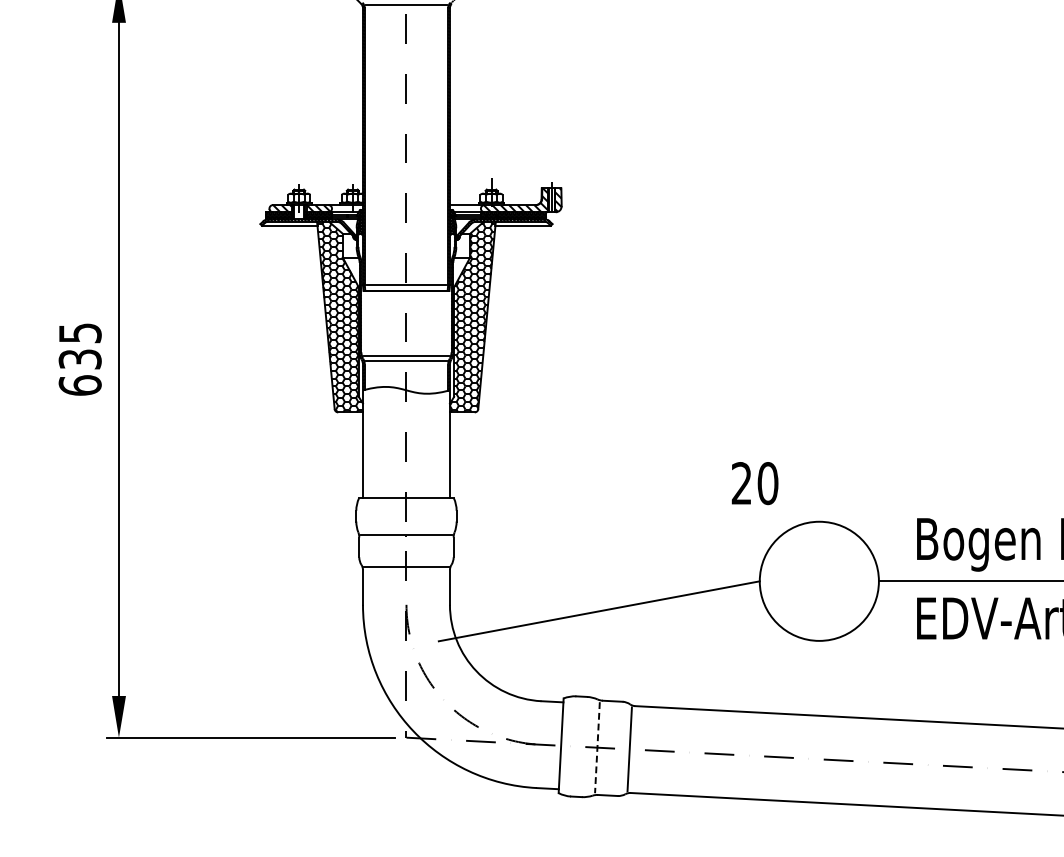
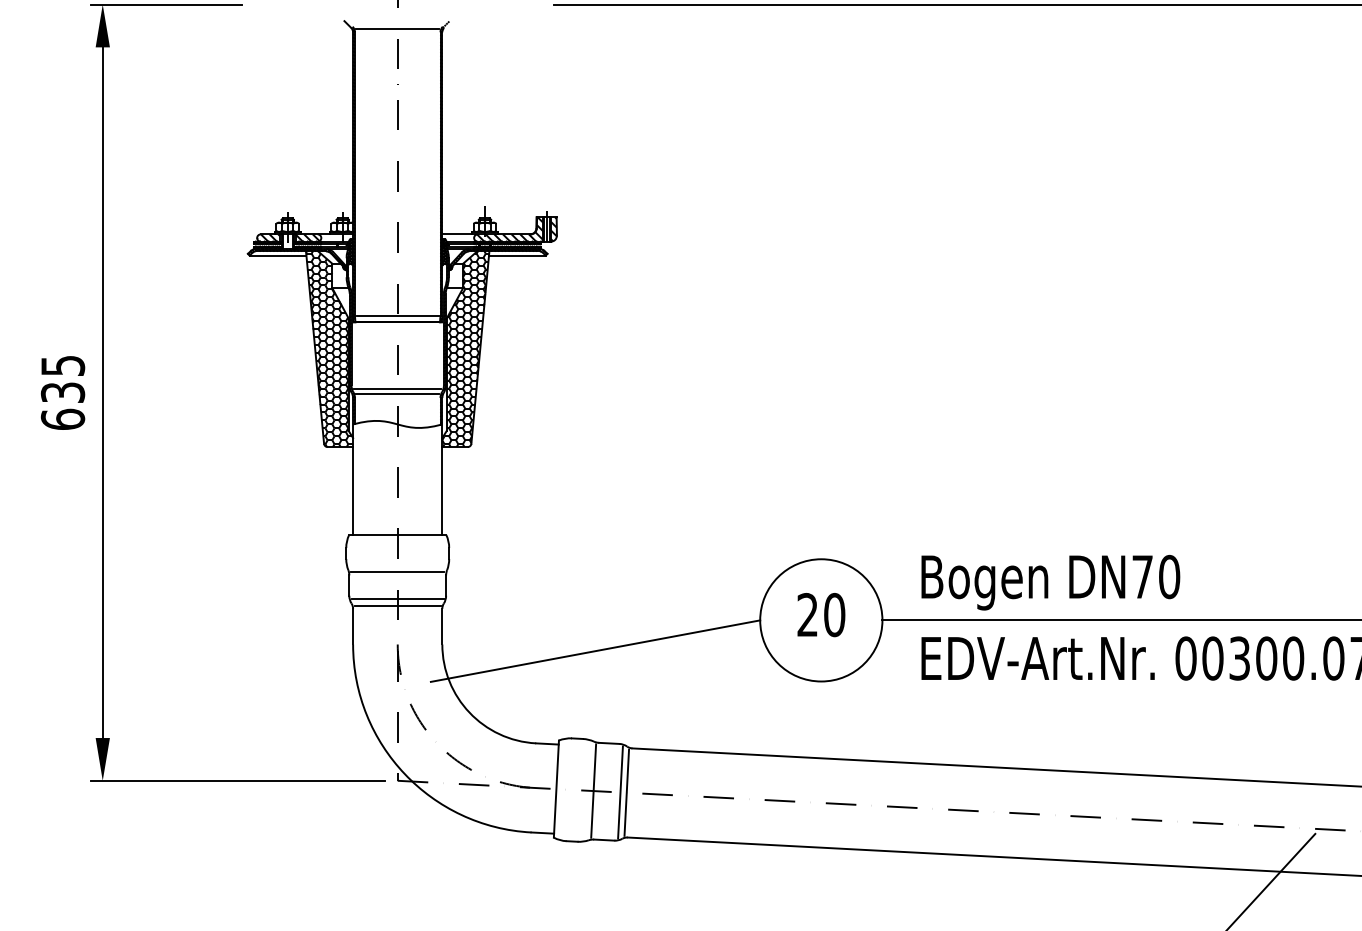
text: (755, 483) -> (821, 615), moved
line: (406, 560) -> (397, 599), added
line: (597, 748) -> (593, 791), dashed -> solid
line: (623, 749) -> (620, 792), added

